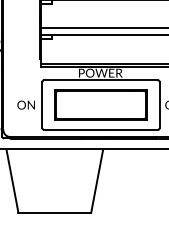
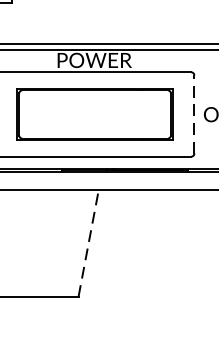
line: (159, 104) -> (194, 113), solid -> dashed
line: (97, 180) -> (89, 242), solid -> dashed

